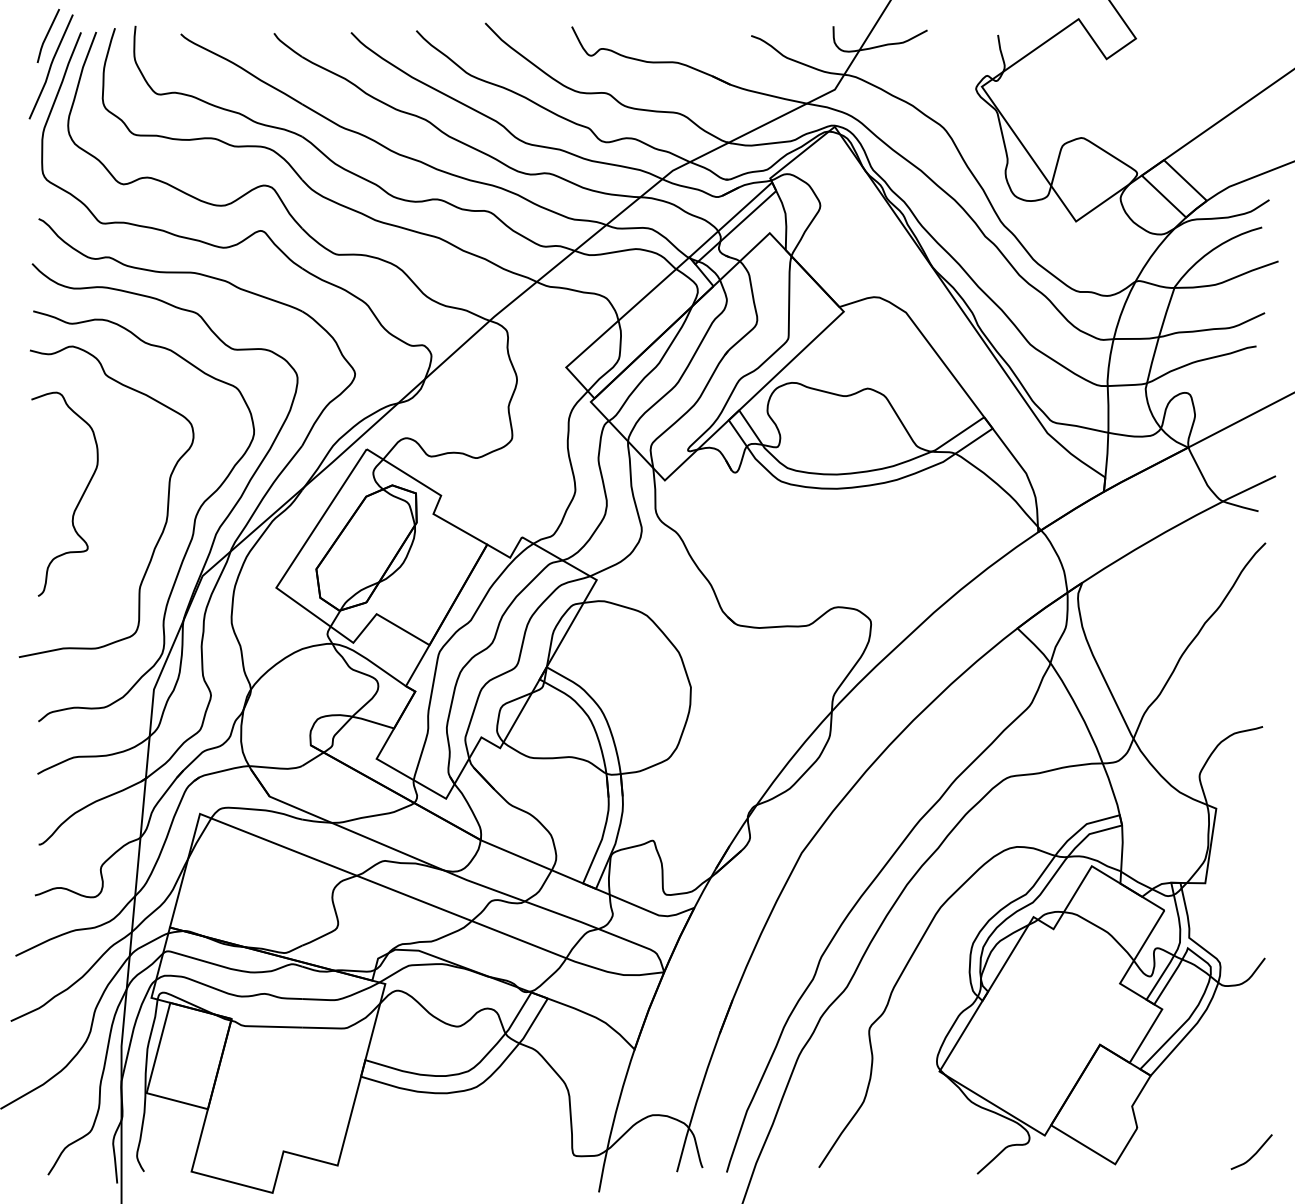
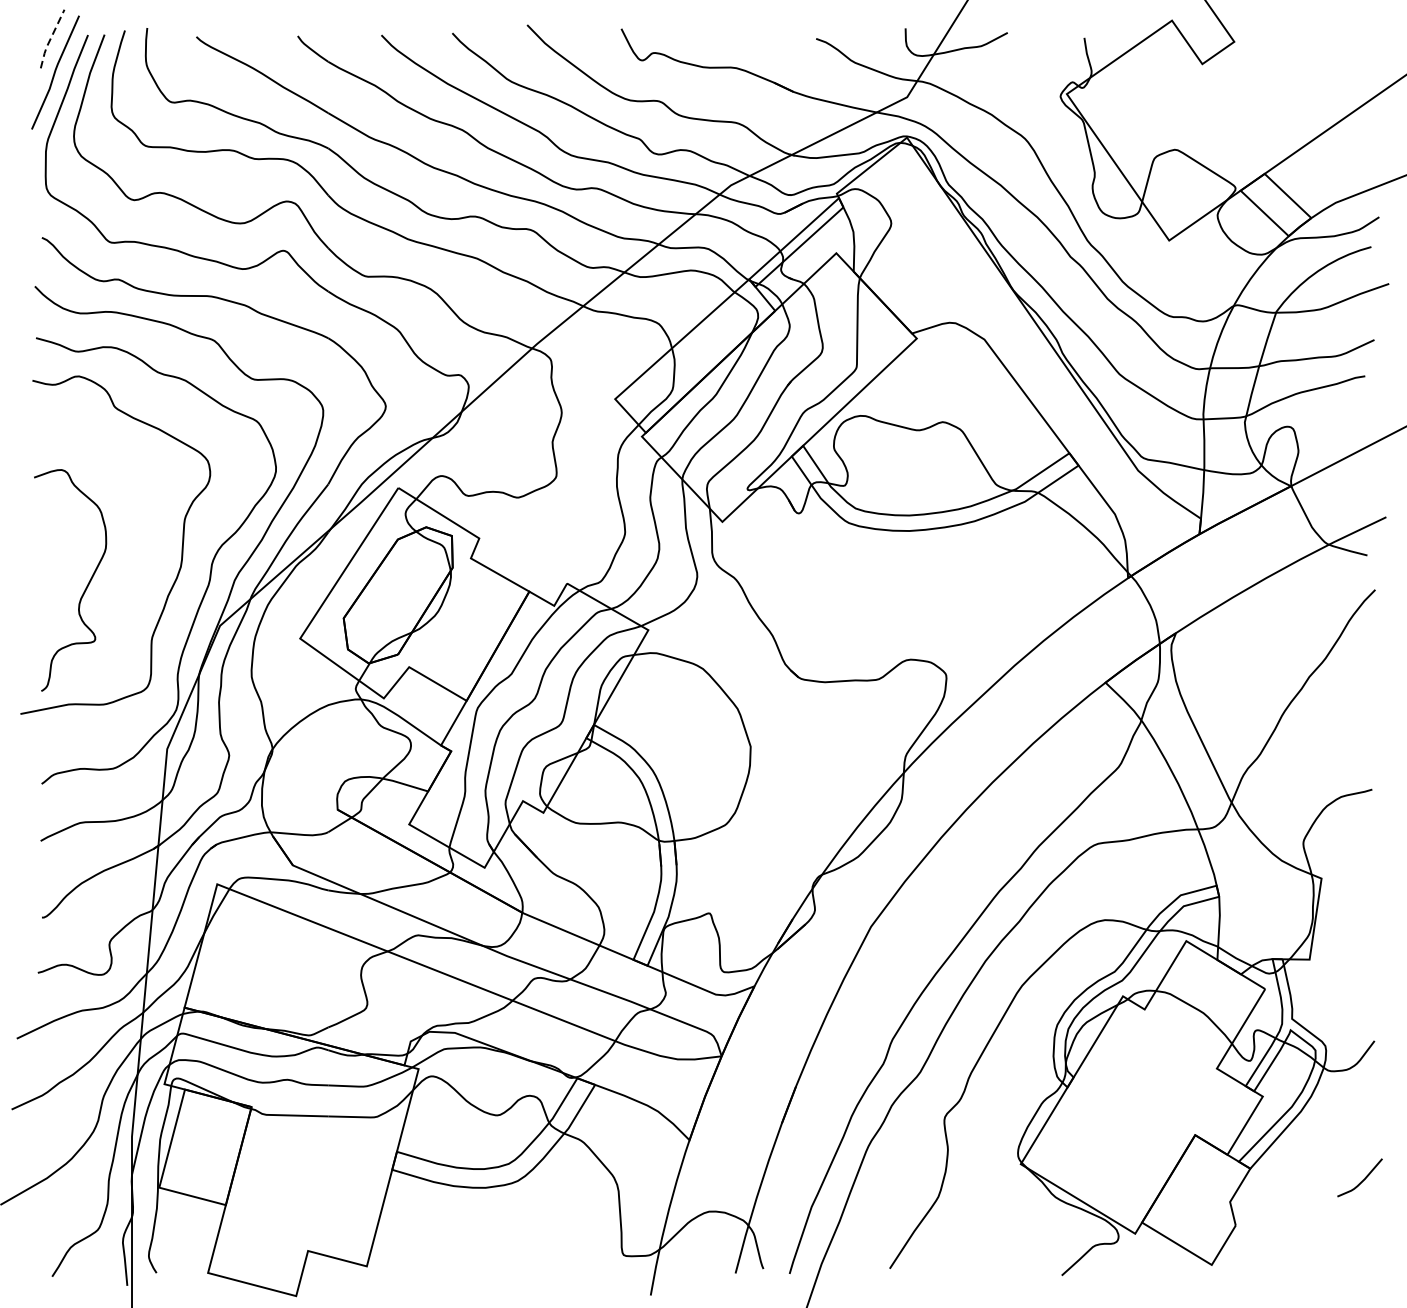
line: (46, 36) -> (50, 39), solid -> dashed
curve: (78, 501) -> (85, 588), moved
curve: (1254, 1153) -> (1363, 1179), moved

